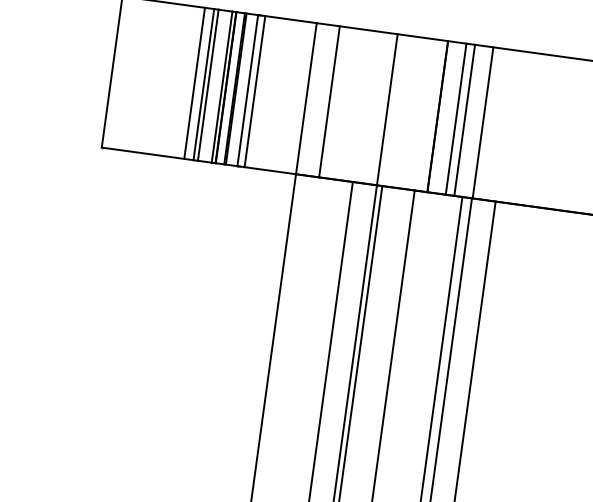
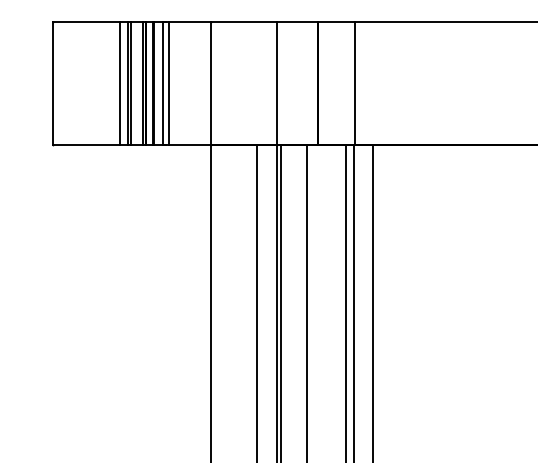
line: (329, 101) -> (229, 83), removed
line: (455, 118) -> (332, 83), removed
line: (464, 120) -> (339, 83), removed

